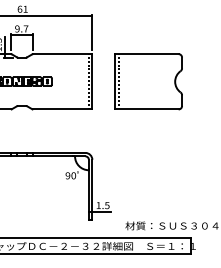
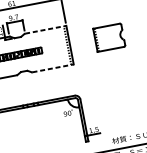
line: (62, 54) -> (45, 30), solid -> dashed
part: (148, 81) -> (109, 37), size x0.6
line: (62, 109) -> (52, 68), solid -> dashed

